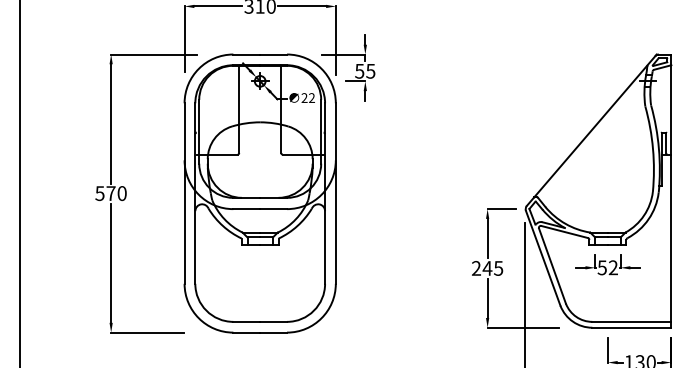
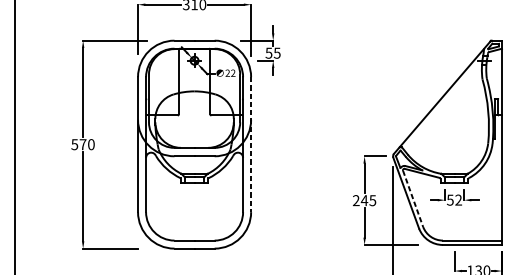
line: (335, 194) -> (250, 145), solid -> dashed
line: (552, 266) -> (413, 199), solid -> dashed

